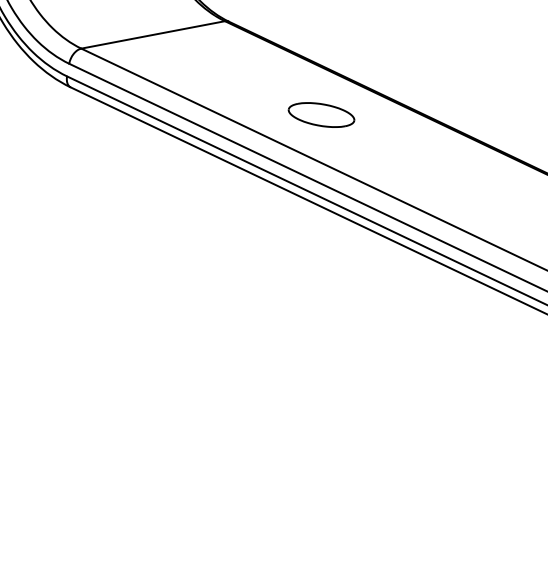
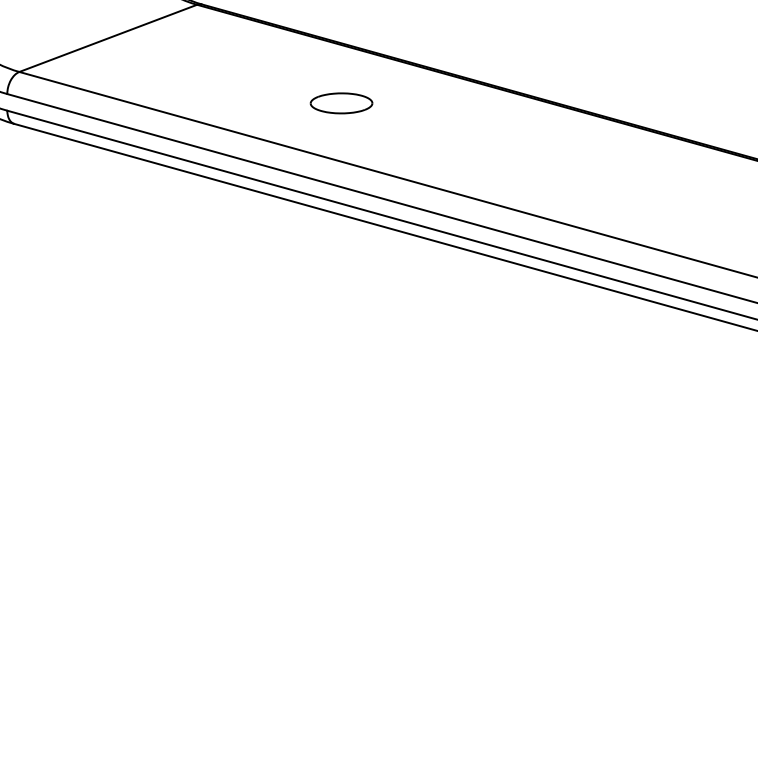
part: (321, 115) -> (341, 103), size x0.71

